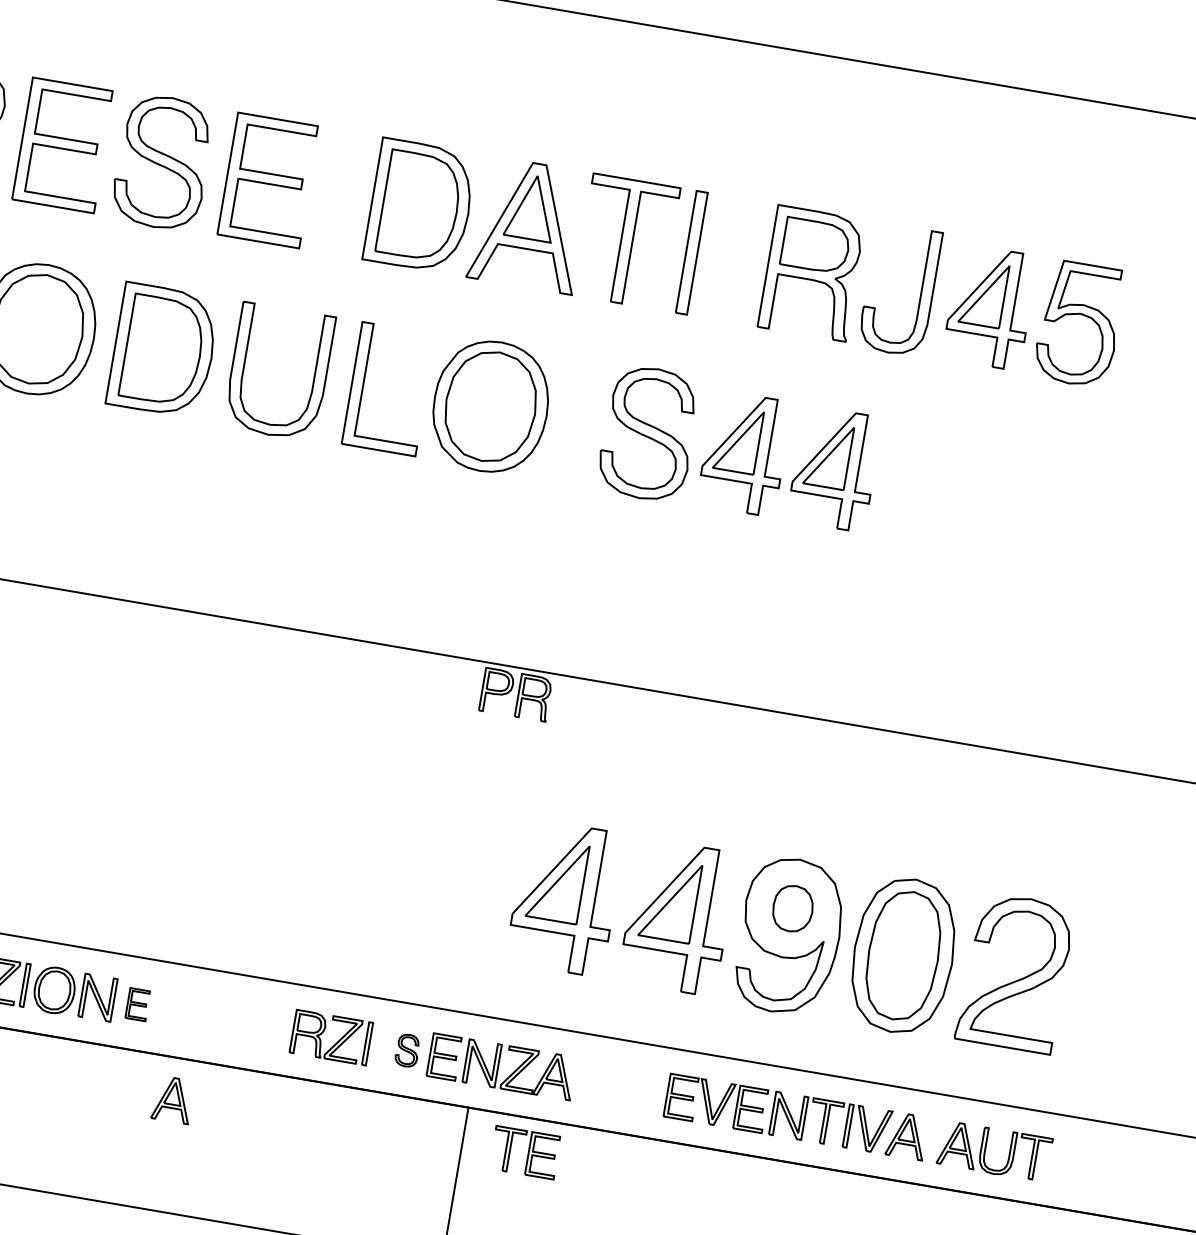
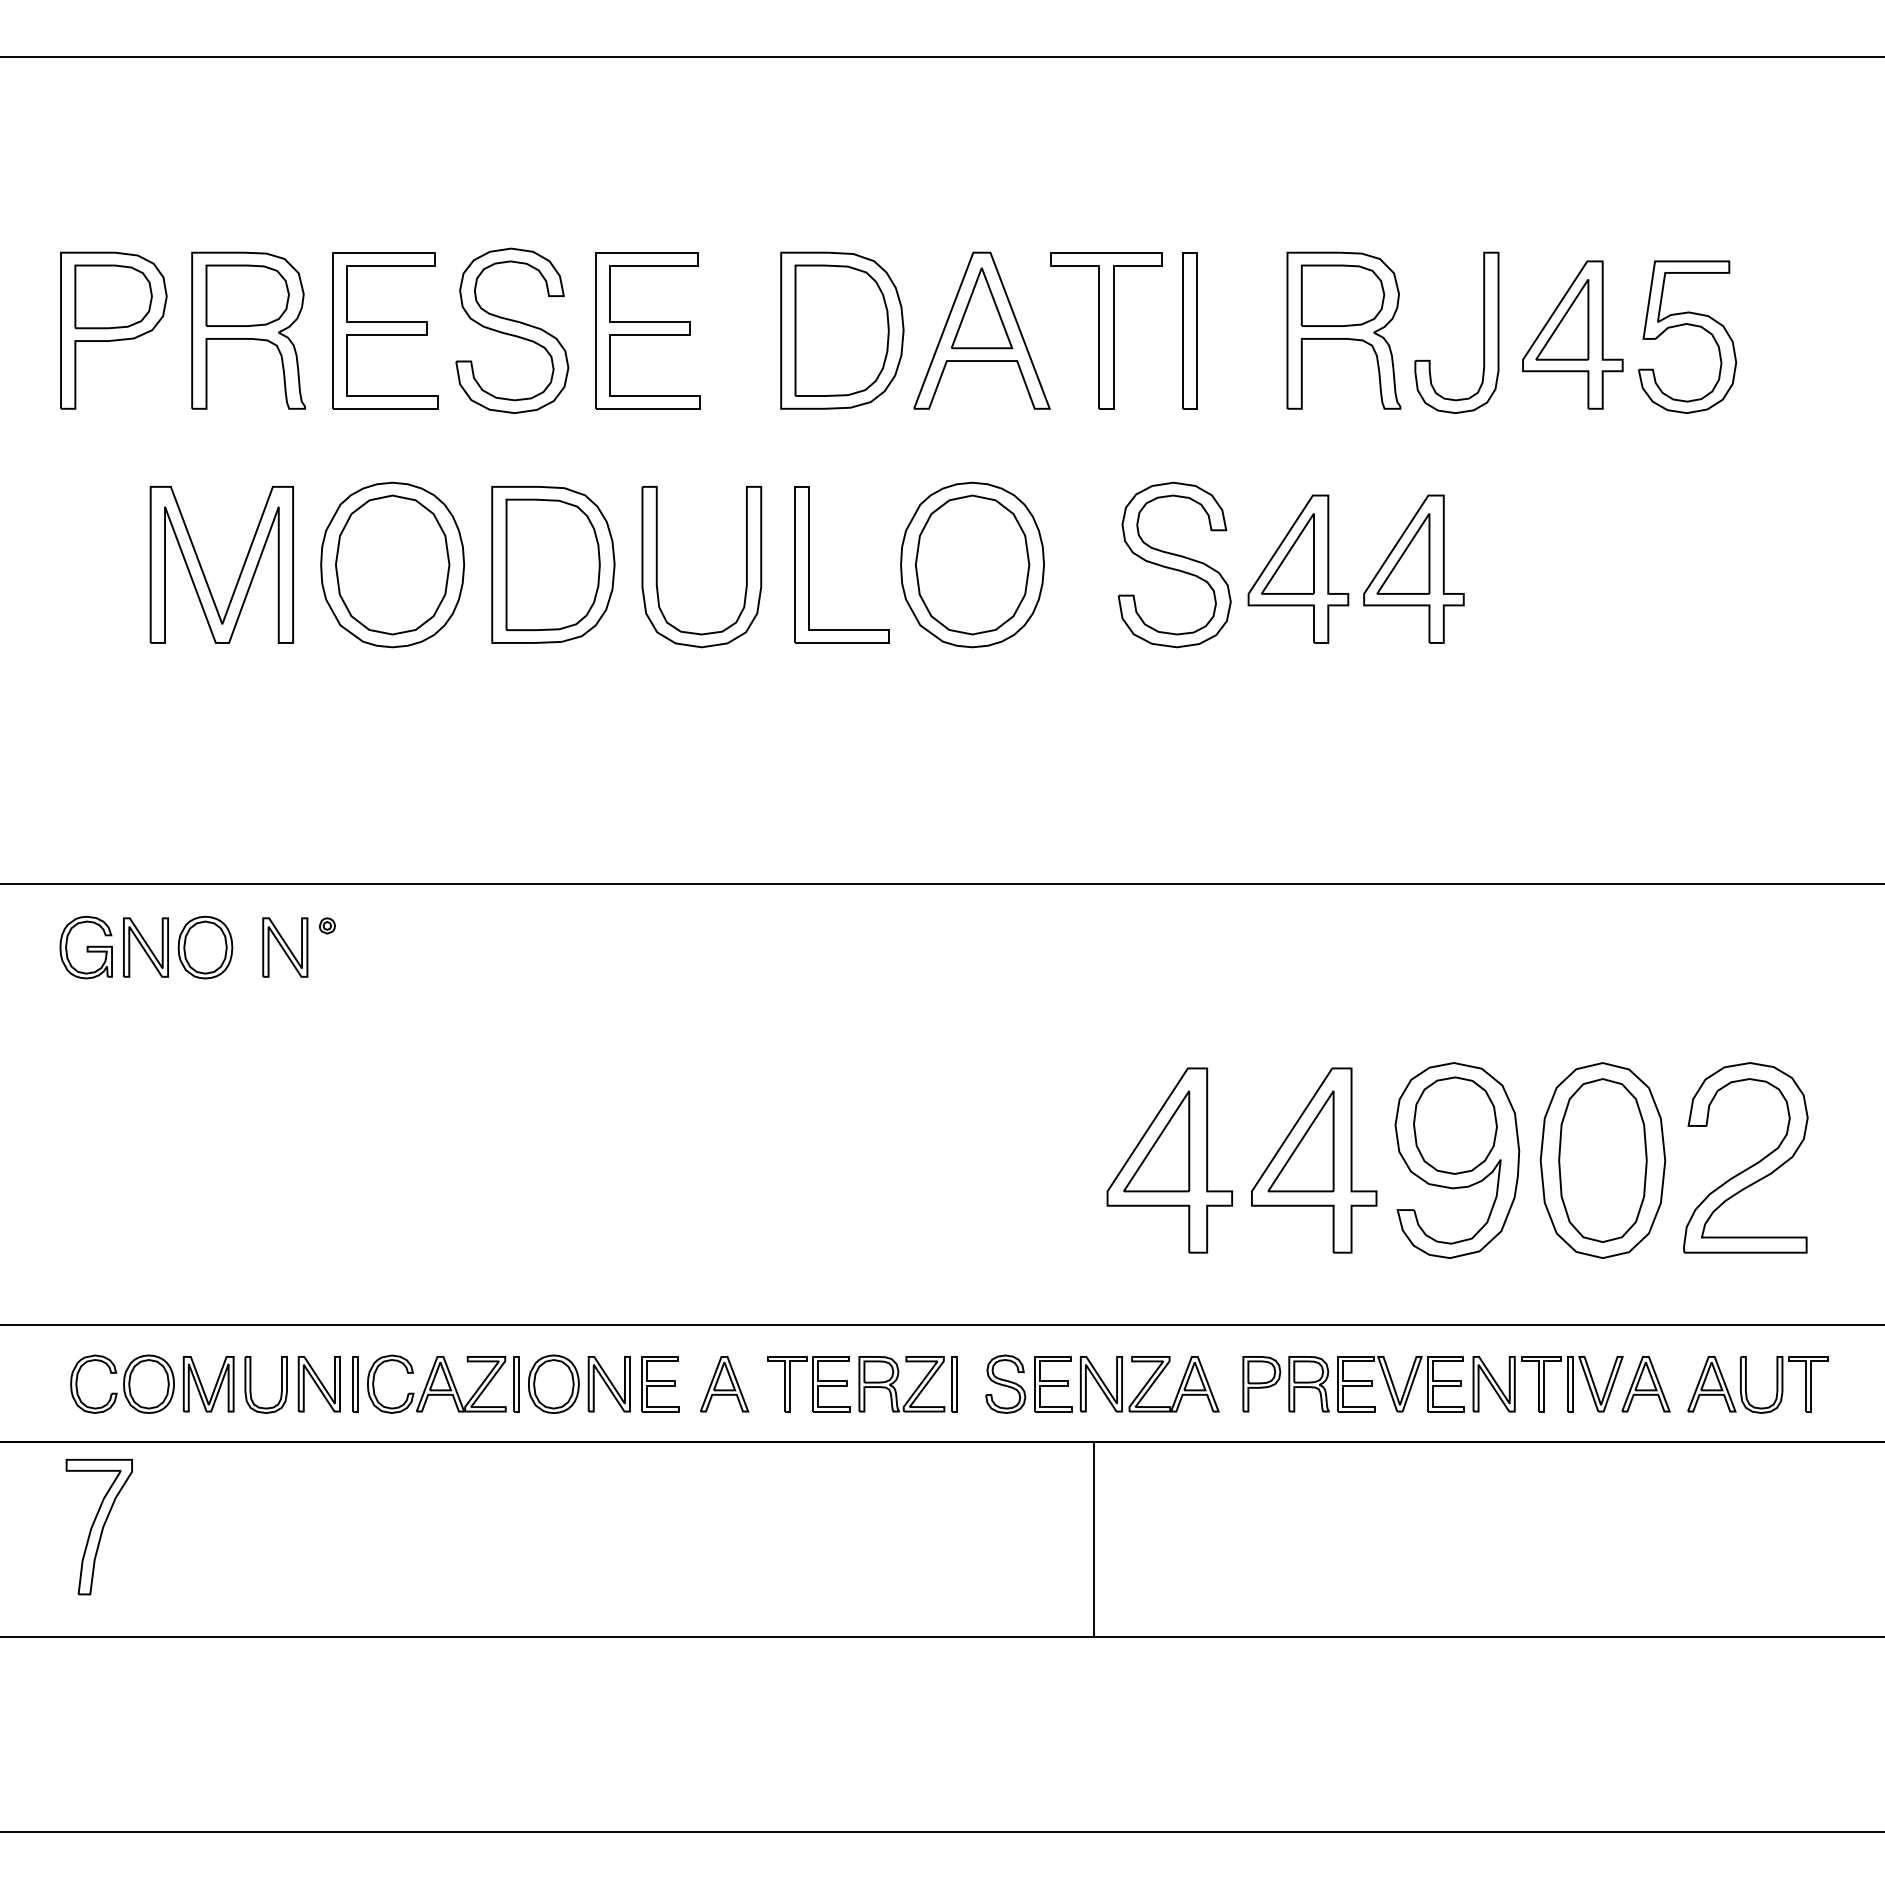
part: (515, 694) -> (1285, 1384), moved
part: (793, 908) -> (1455, 1125), size x1.67
part: (137, 1004) -> (660, 1384), size x1.43
part: (407, 1050) -> (1005, 1383), size x1.43
part: (173, 1100) -> (724, 1384), moved
part: (524, 1152) -> (808, 1384), moved

